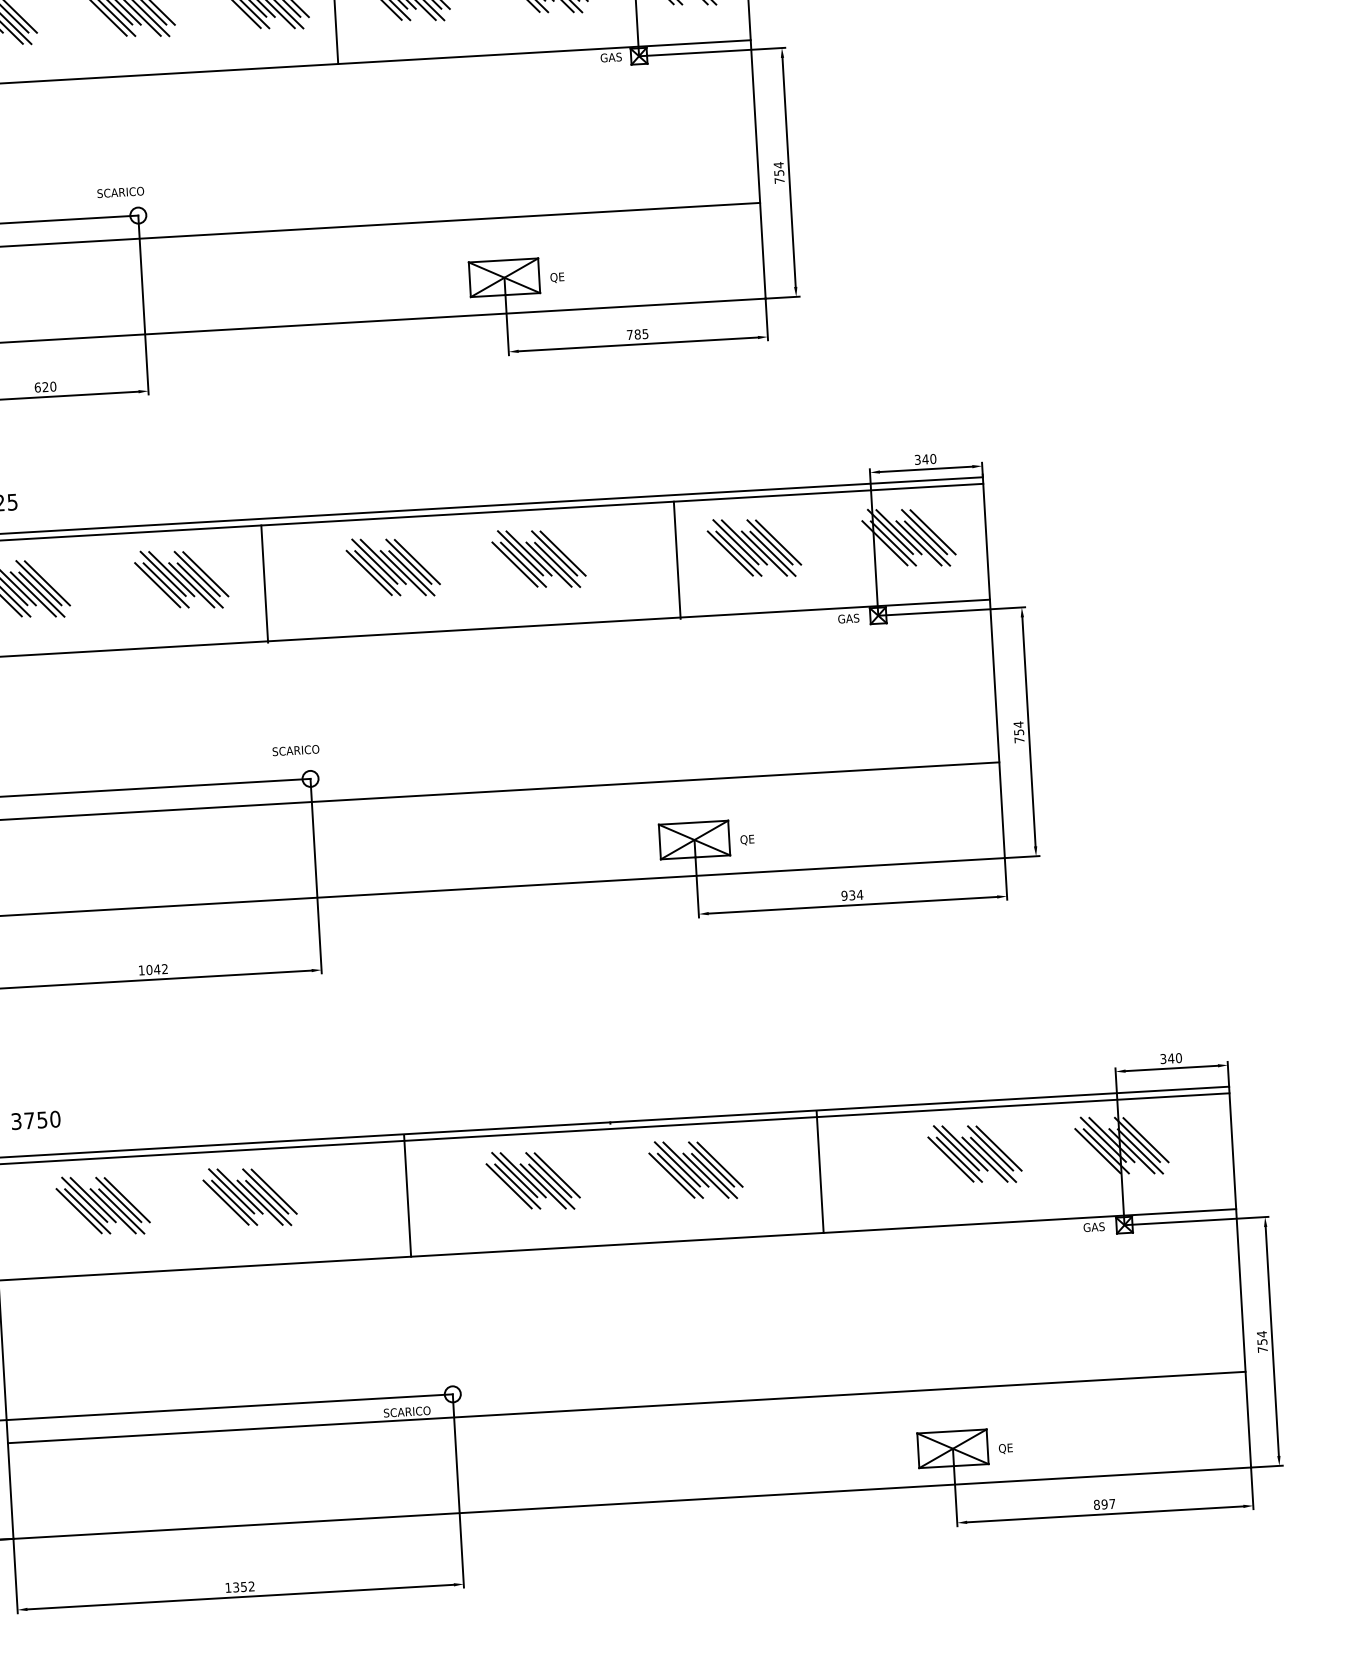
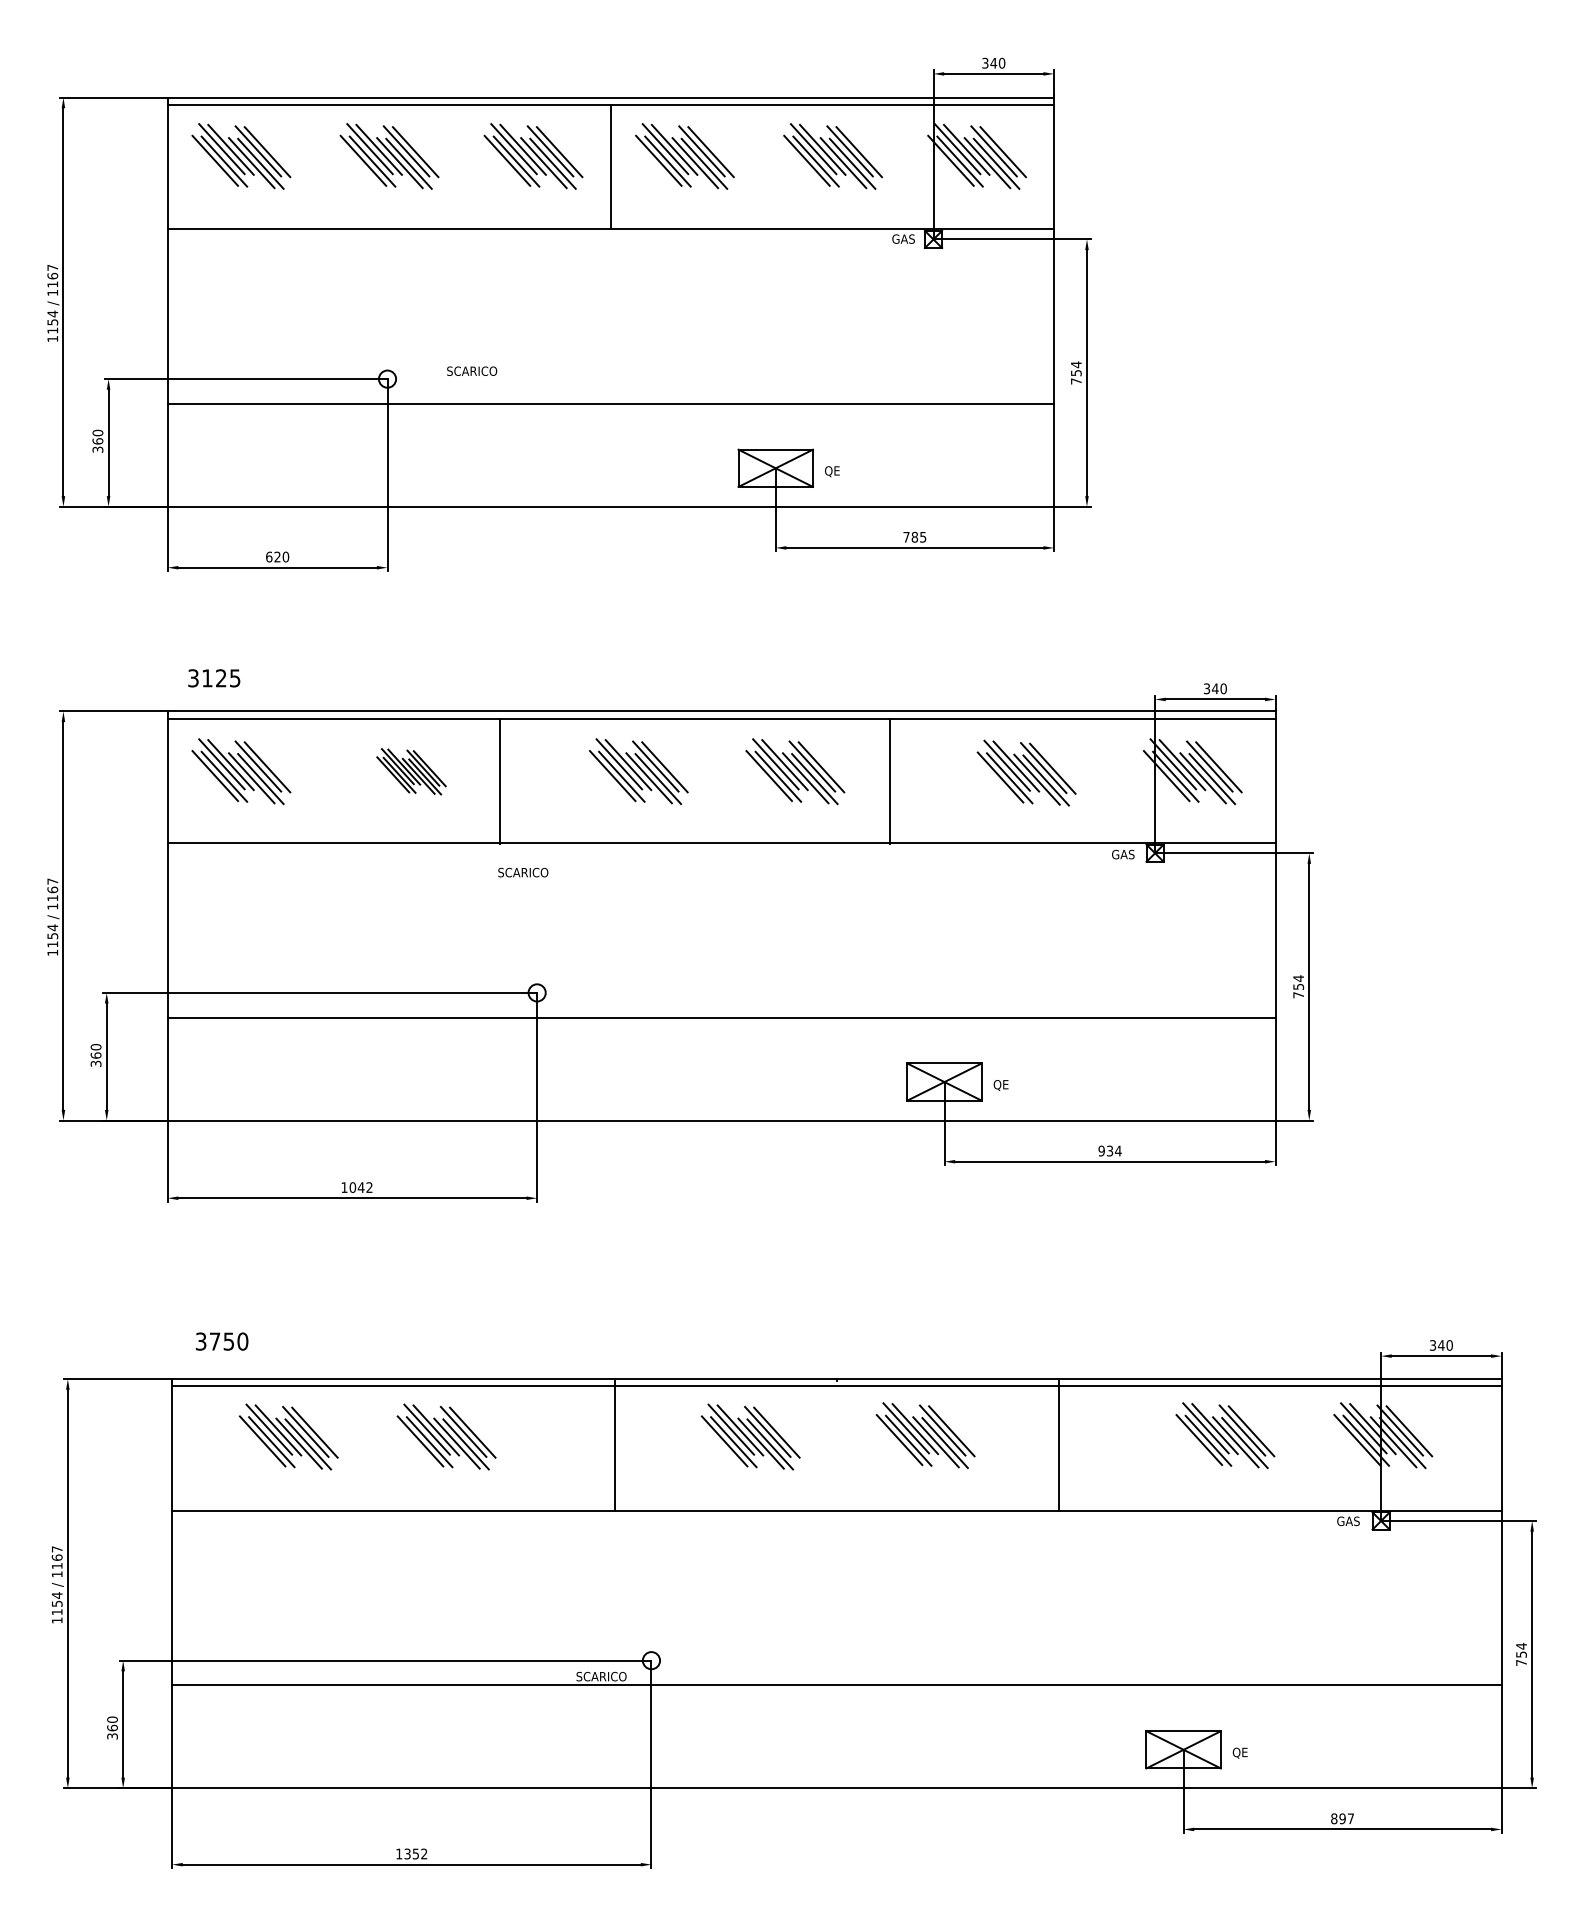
text: (121, 191) -> (472, 370), moved
line: (677, 560) -> (890, 781), moved
part: (181, 579) -> (411, 771), size x0.7
text: (296, 750) -> (523, 872), moved

